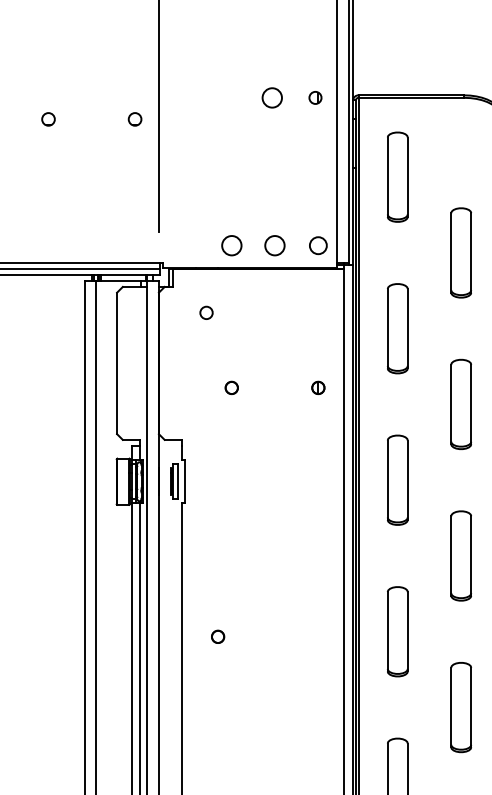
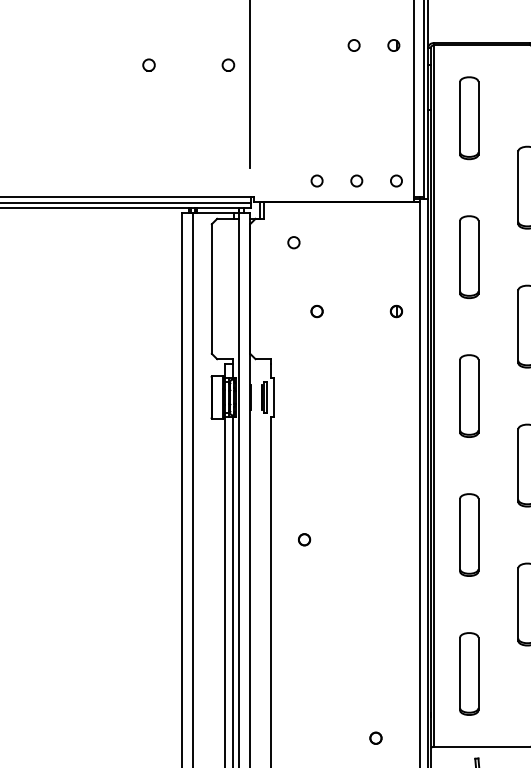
circle: (271, 97) -> (353, 45), size x0.62
circle: (231, 245) -> (316, 180), size x0.62
circle: (274, 245) -> (356, 180), size x0.62
circle: (318, 245) -> (396, 180), size x0.71

